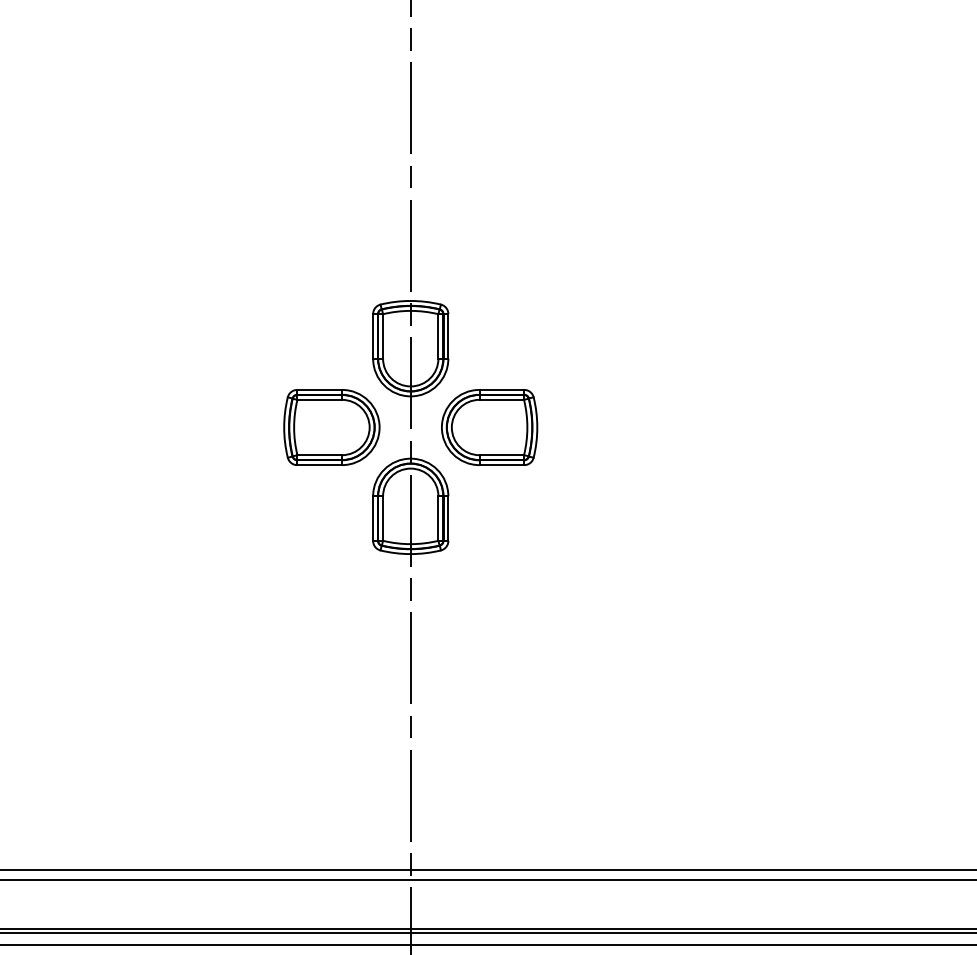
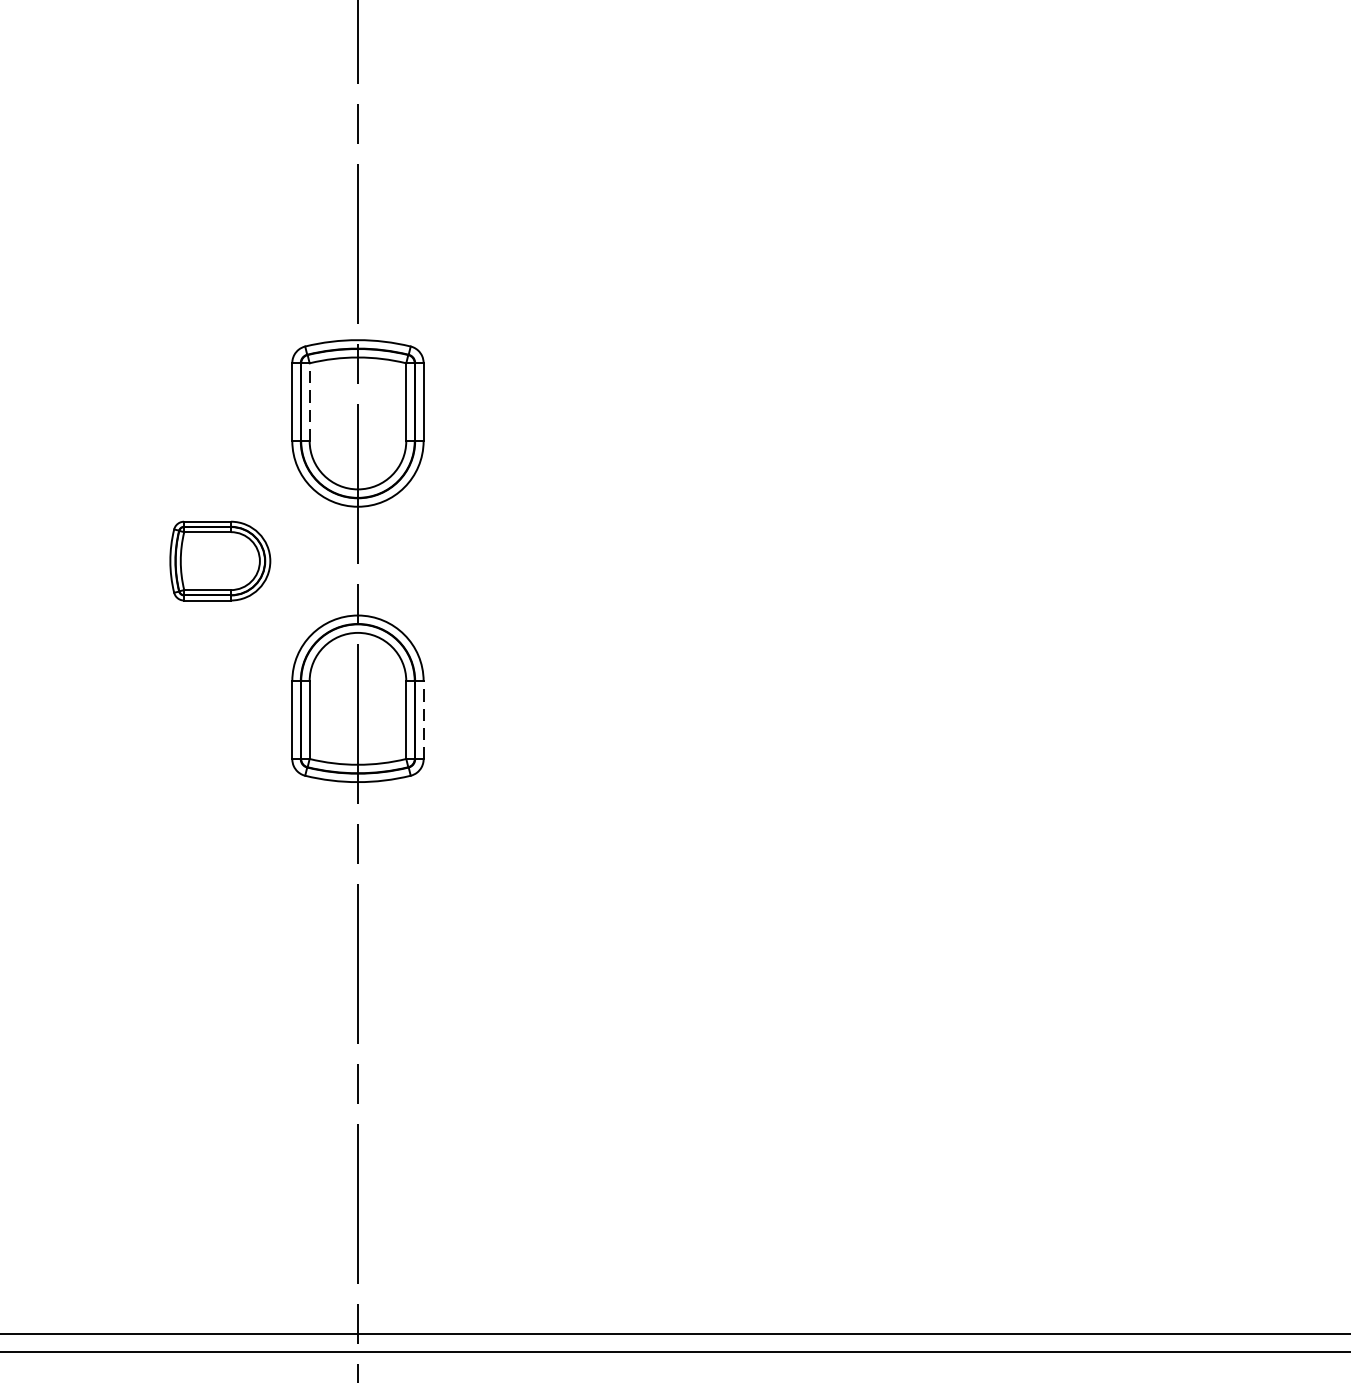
line: (383, 336) -> (310, 402), solid -> dashed
part: (331, 427) -> (219, 561), size x0.6
part: (489, 427) -> (495, 561), removed
line: (448, 518) -> (423, 719), solid -> dashed

